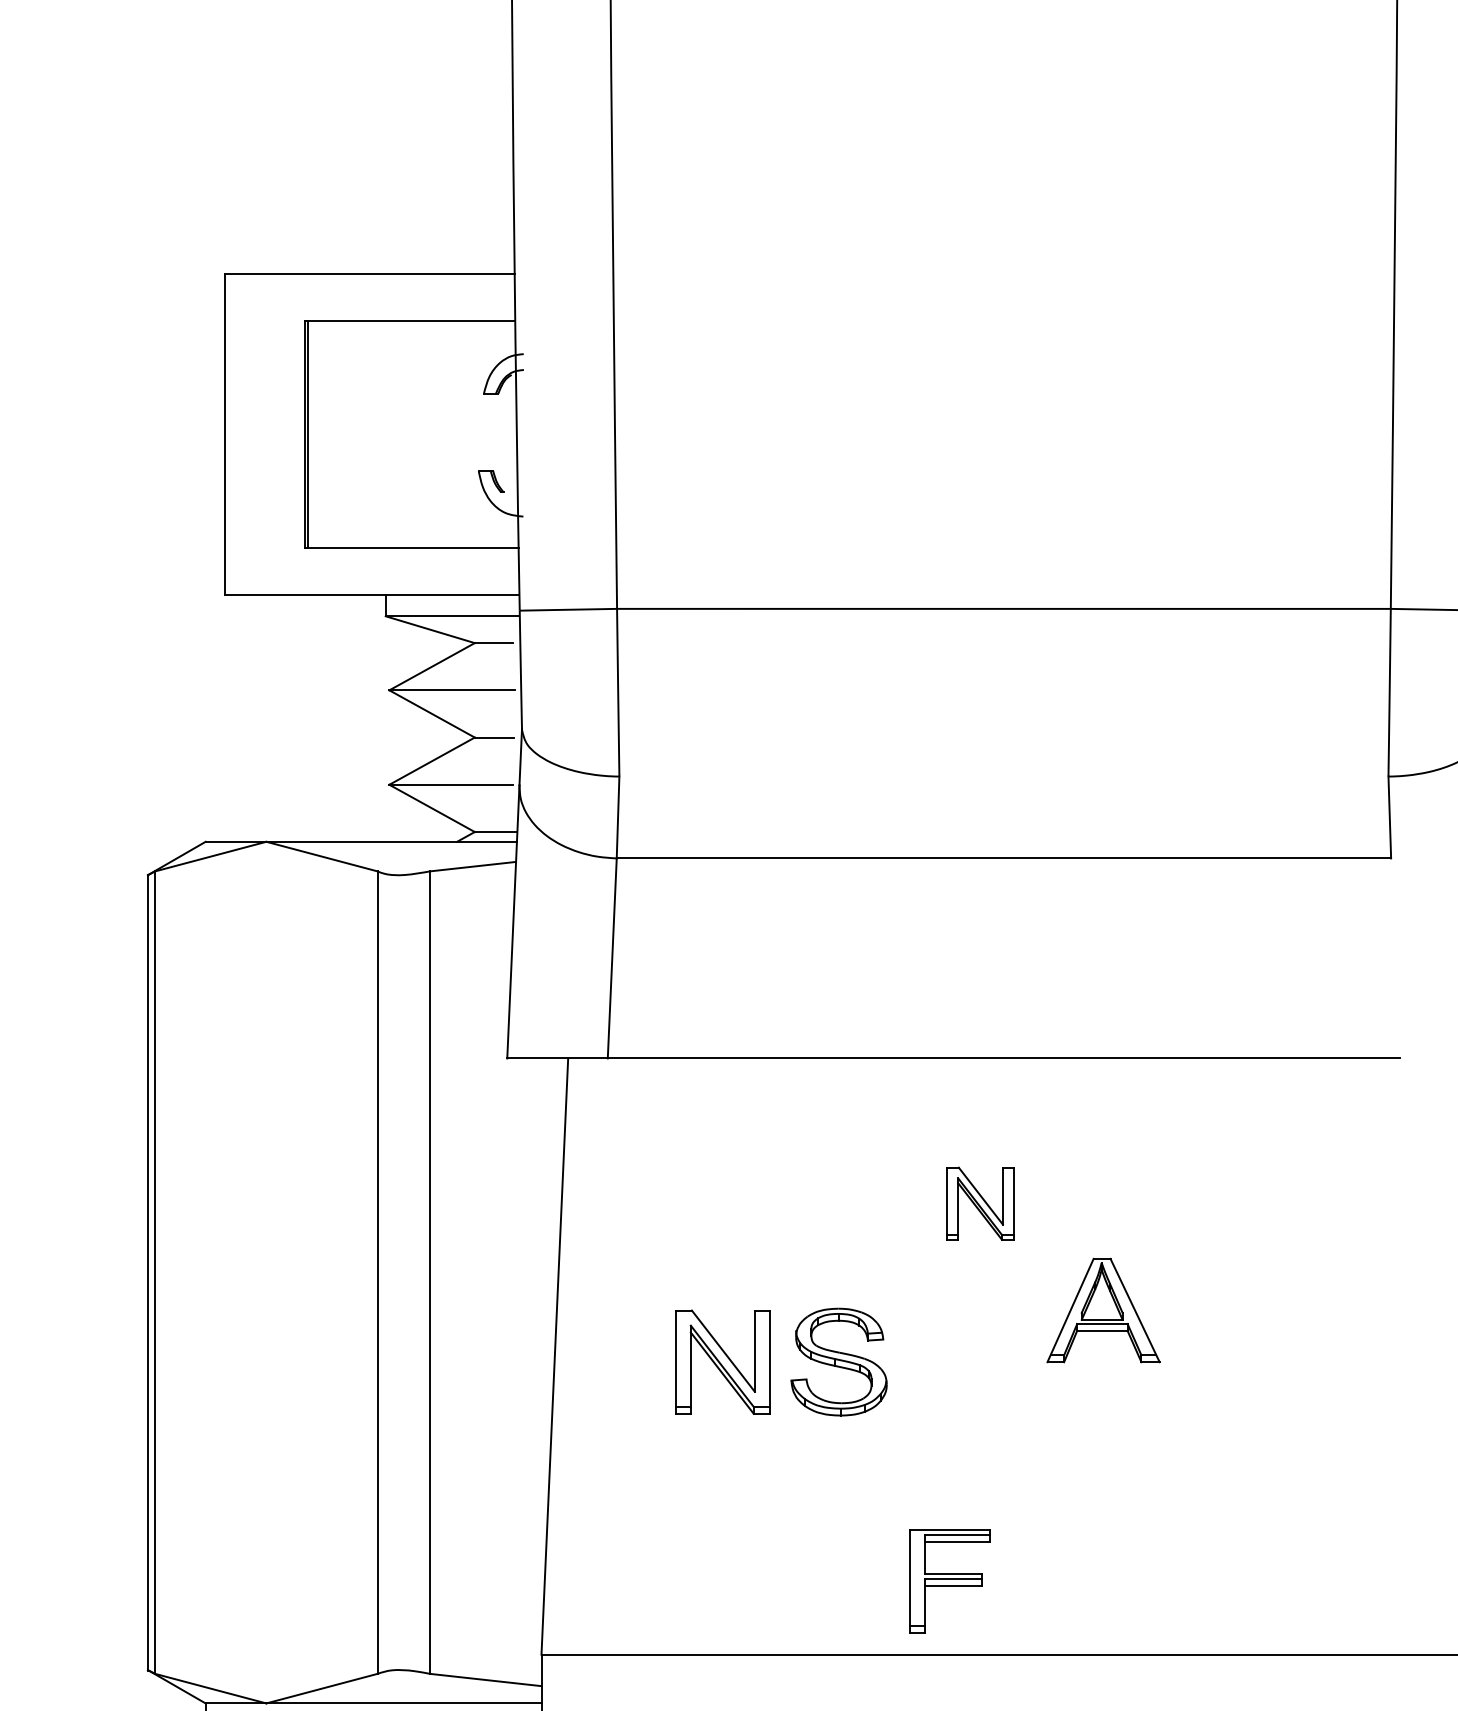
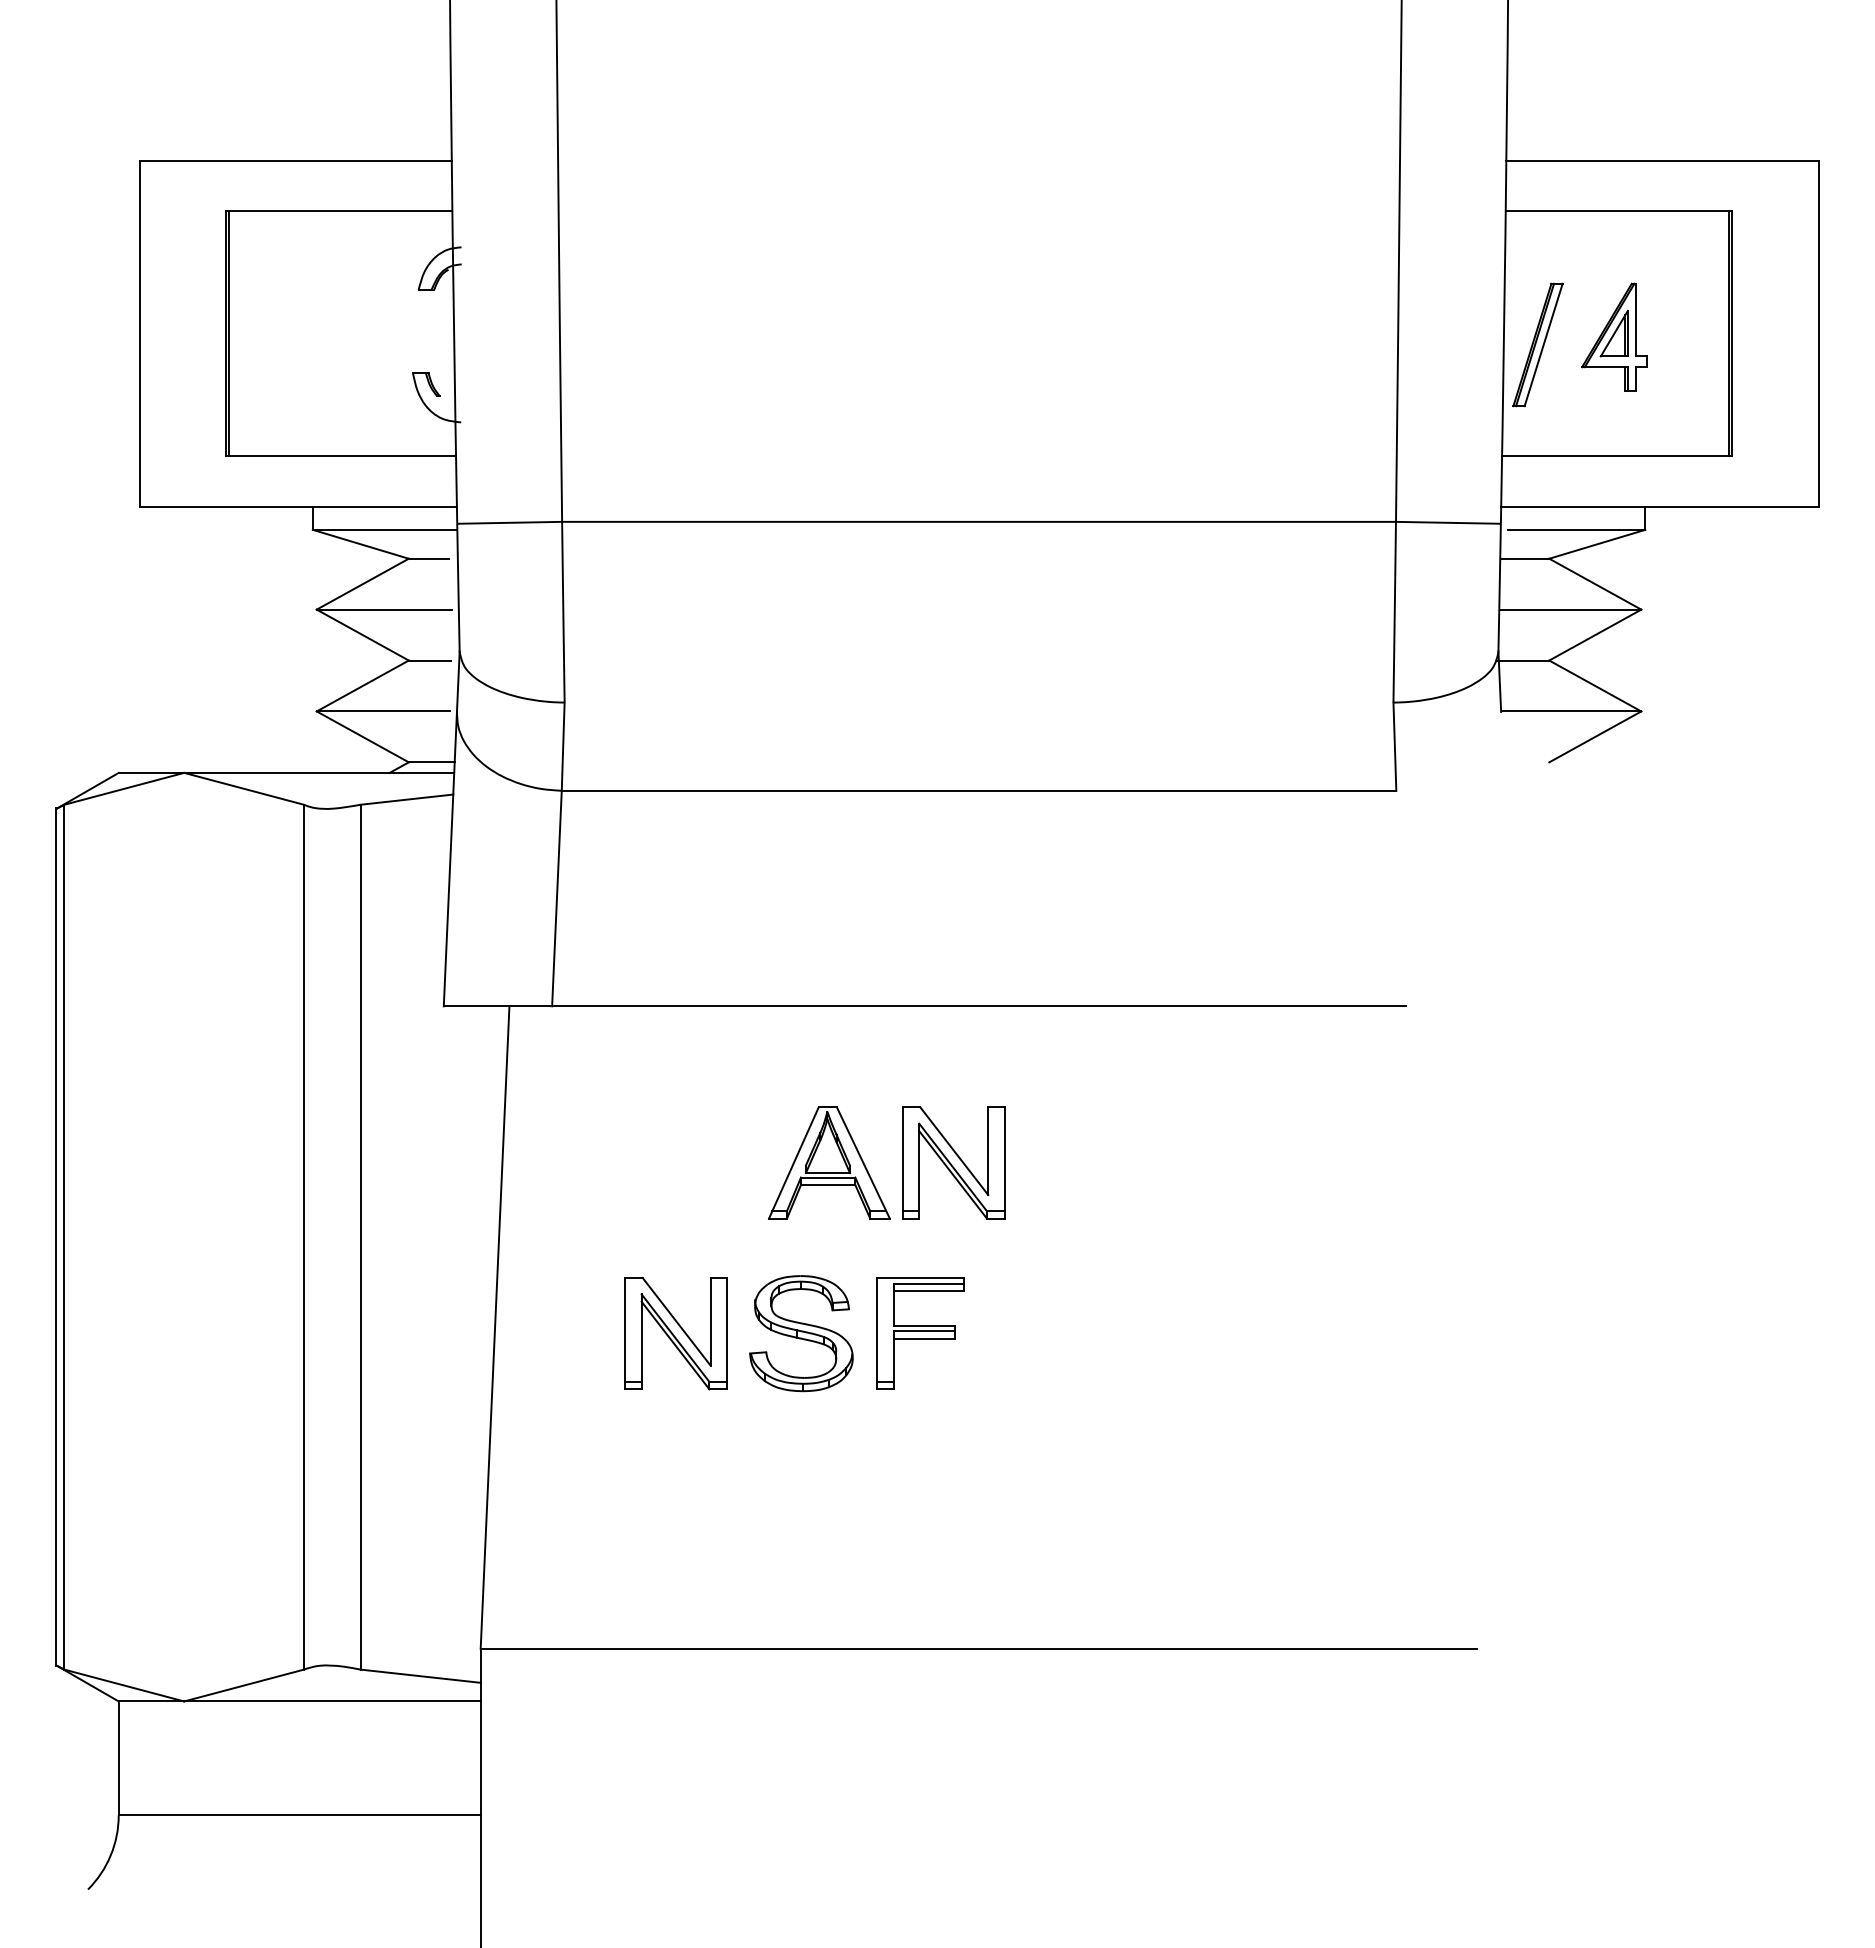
part: (980, 1203) -> (953, 1162), size x1.43
part: (1103, 1310) -> (829, 1162), moved
part: (949, 1580) -> (920, 1333), moved

